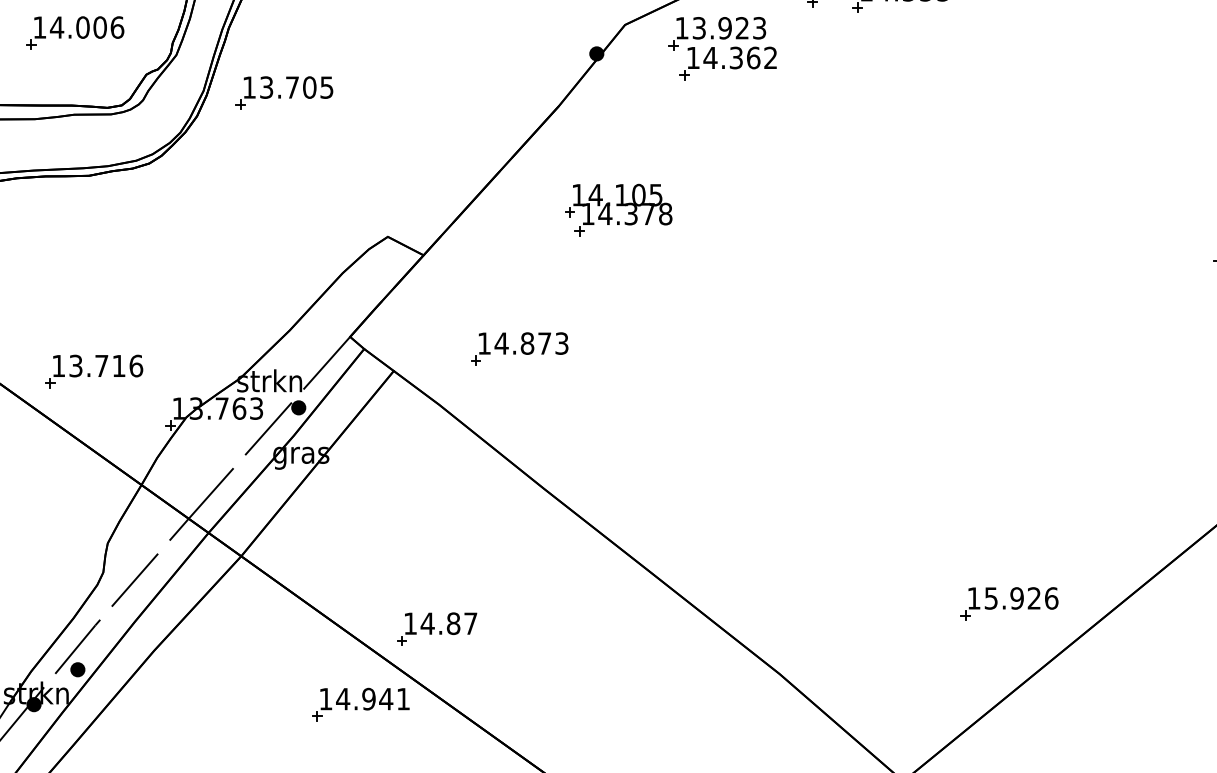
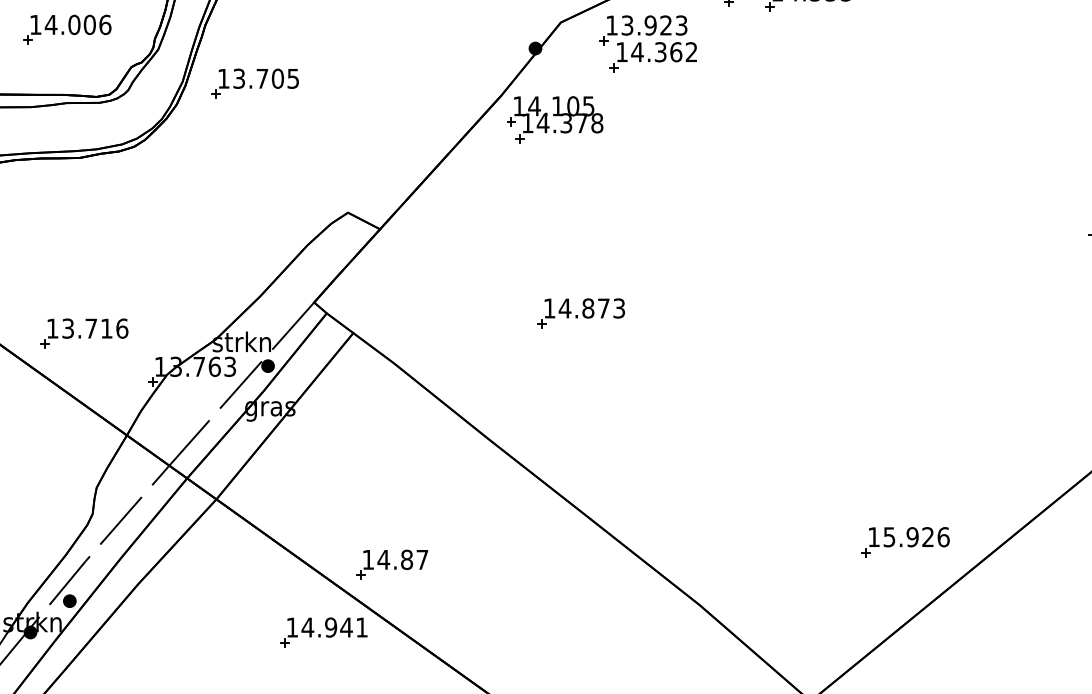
part: (619, 209) -> (555, 119), moved
part: (518, 349) -> (580, 313), moved

